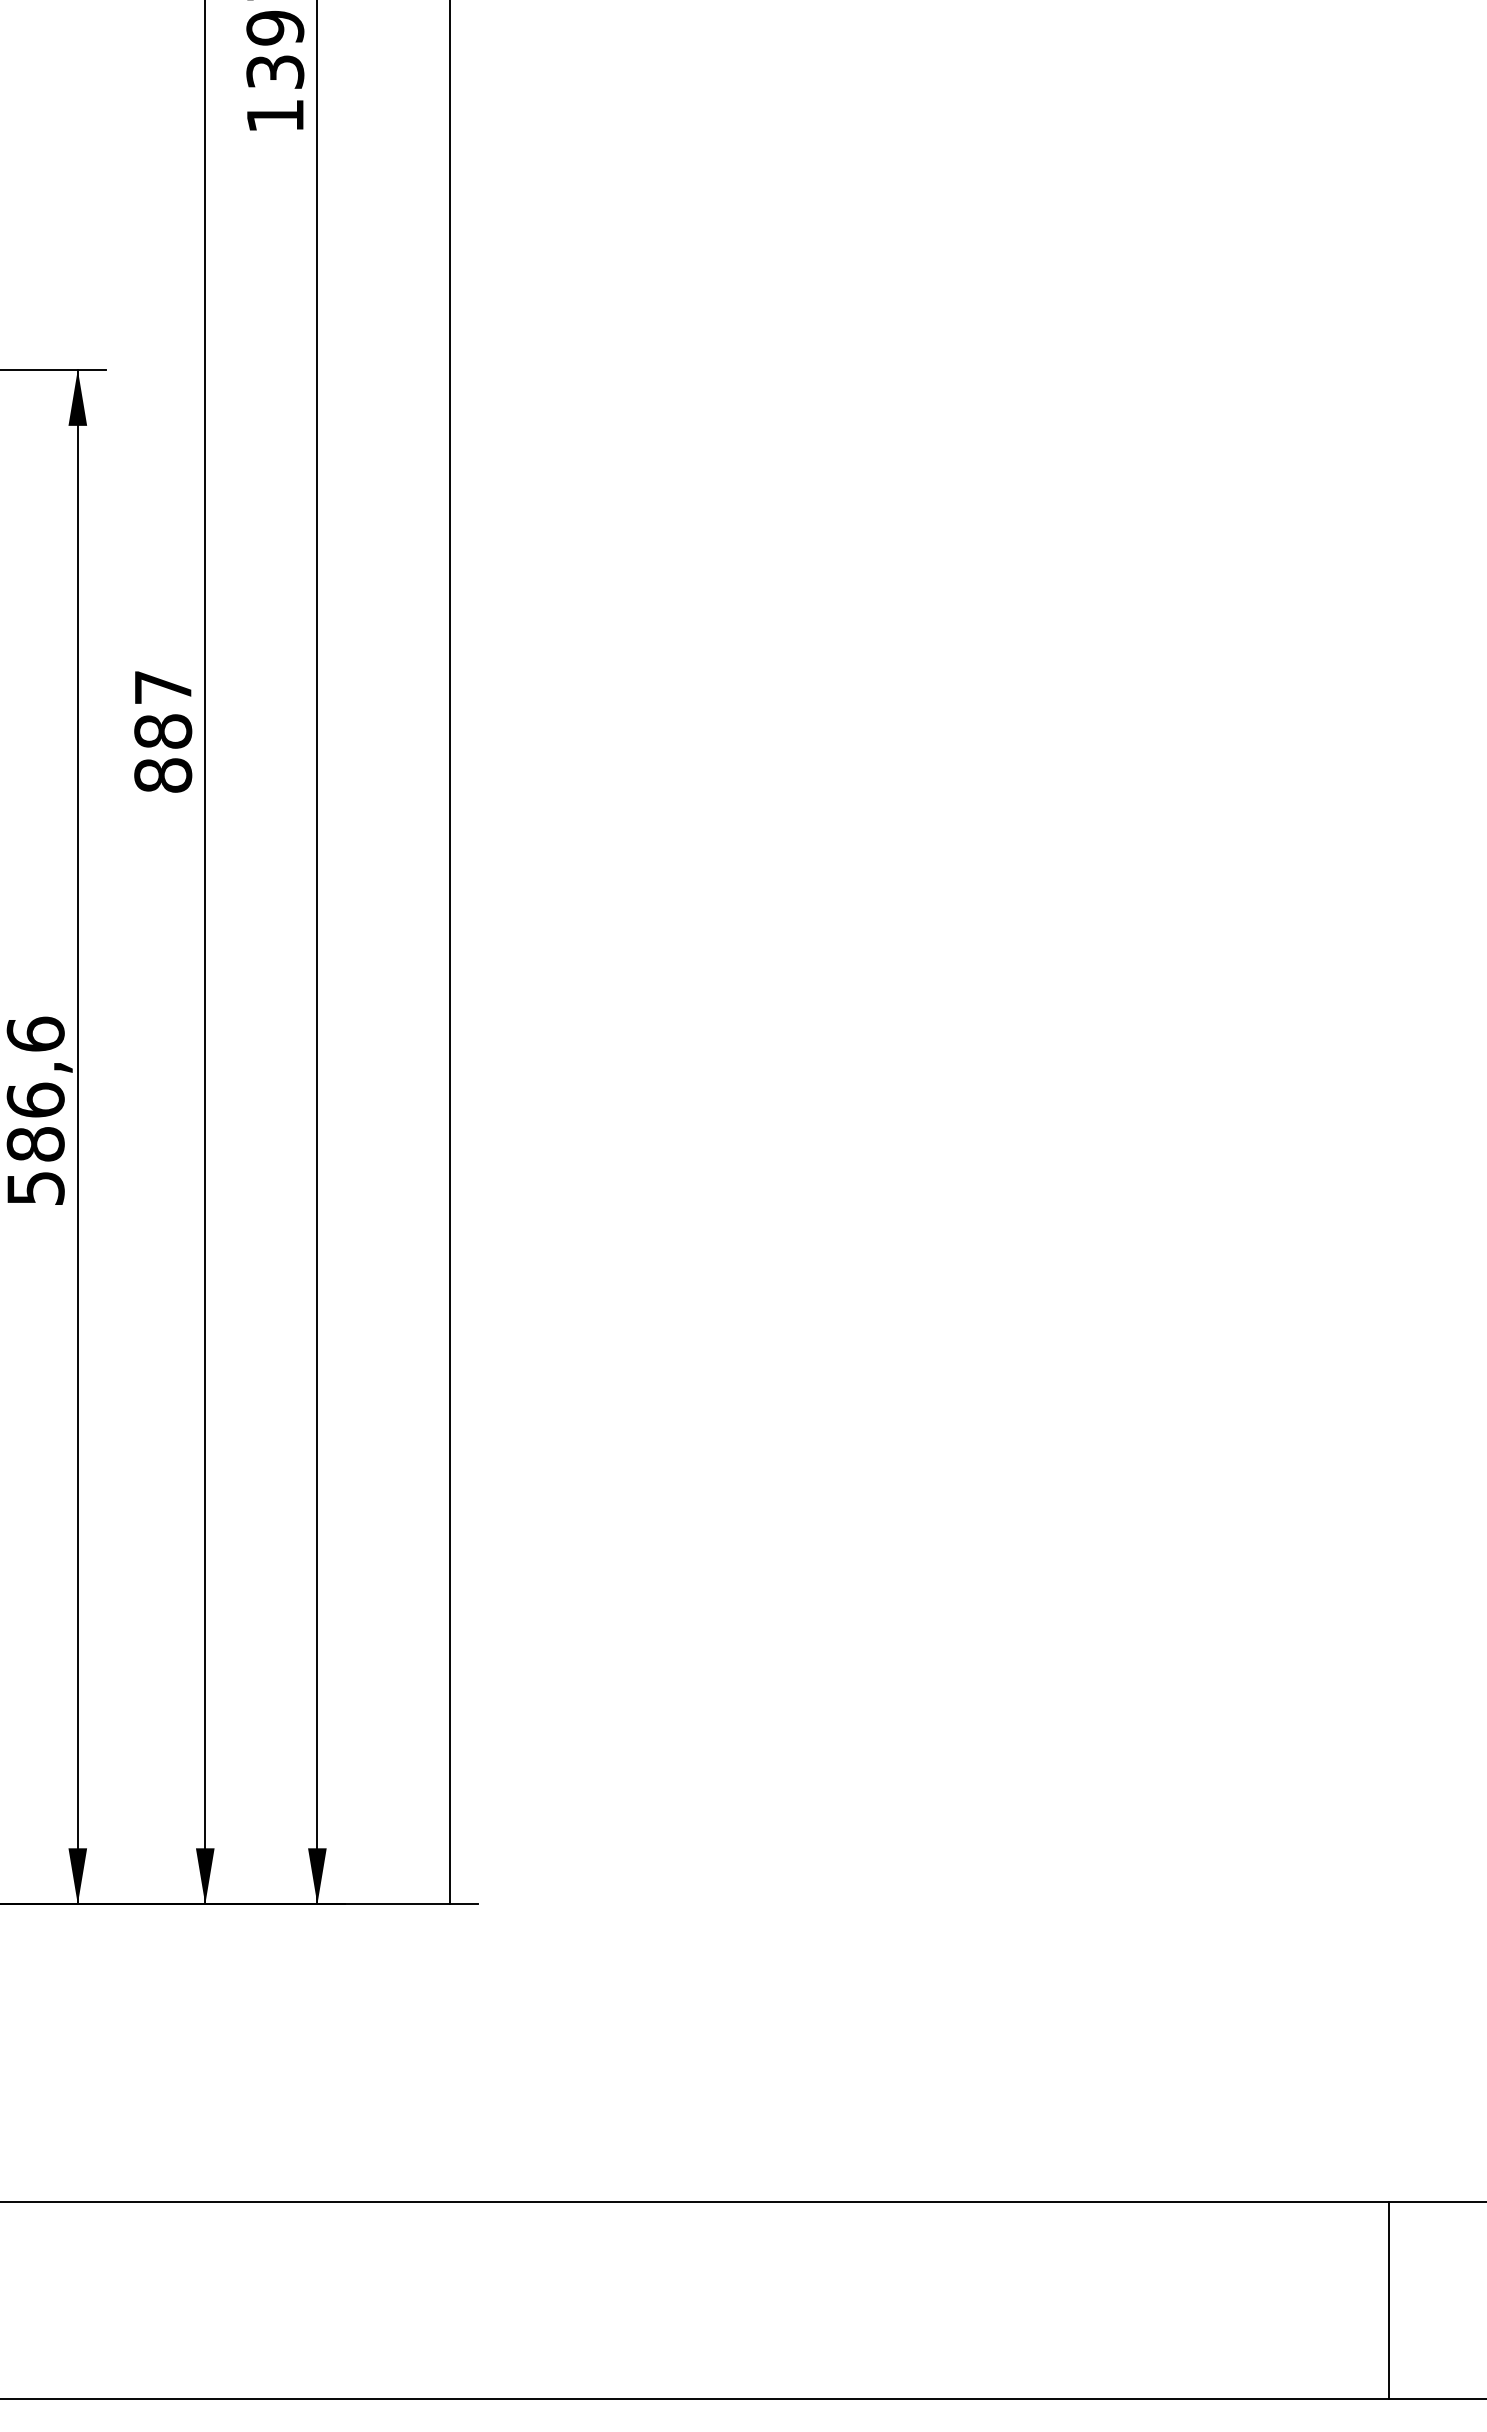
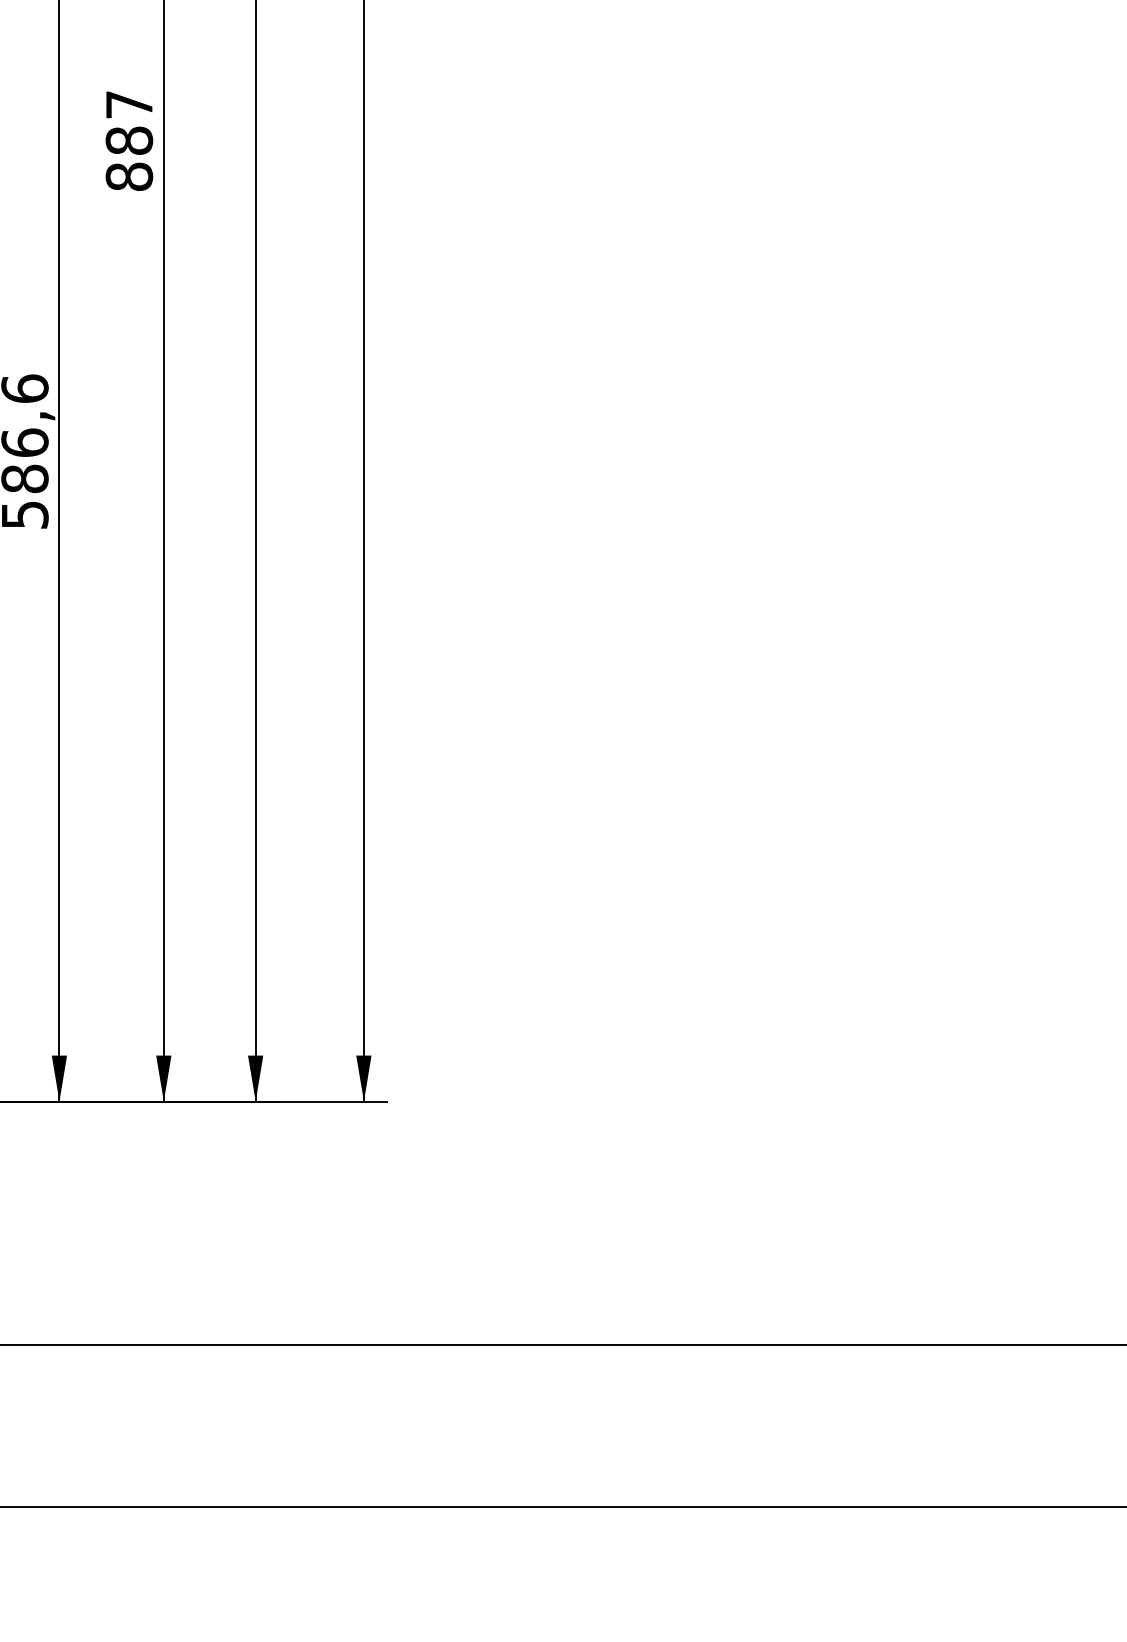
fill: (449, 1876) -> (363, 1078), added

